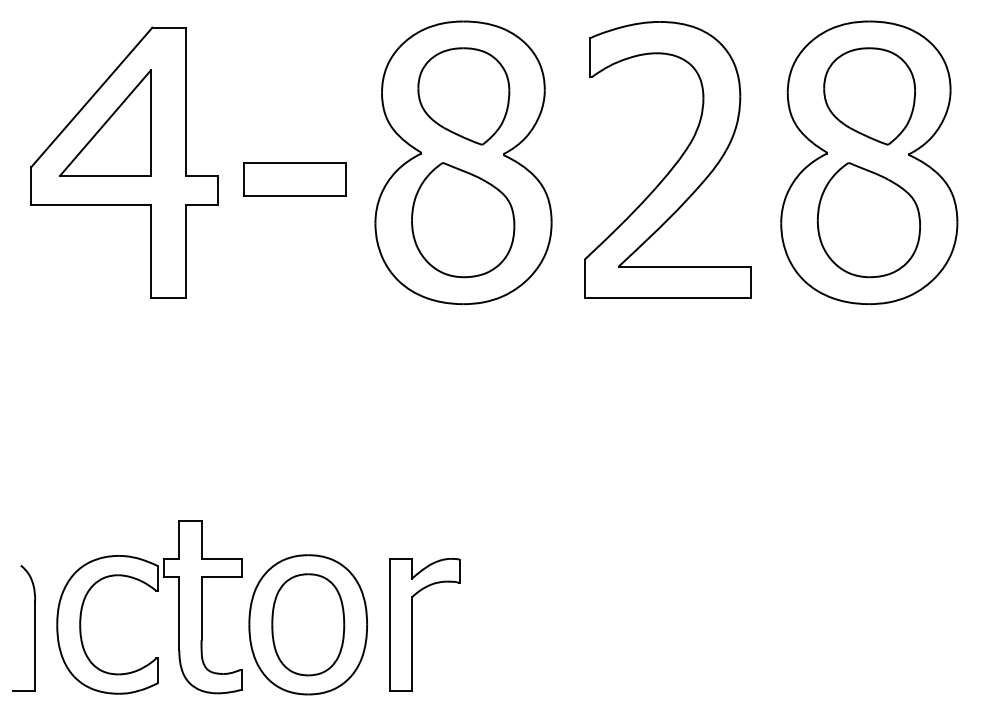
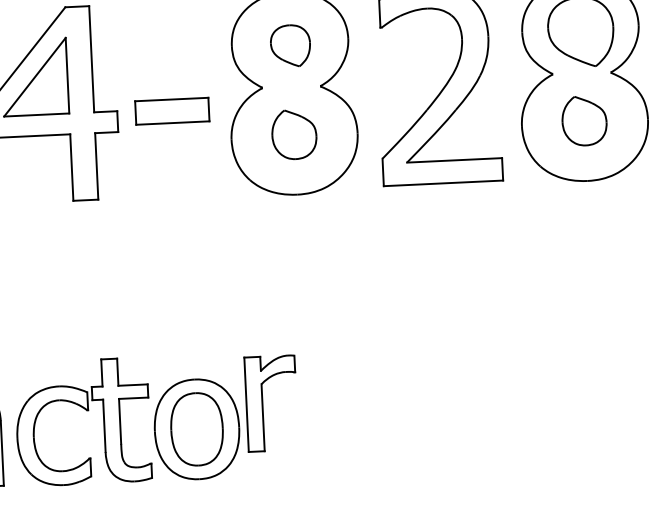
part: (463, 96) -> (290, 46), size x0.6
part: (463, 220) -> (294, 134), size x0.6
part: (868, 220) -> (584, 121), size x0.6
part: (412, 624) -> (262, 403), moved

